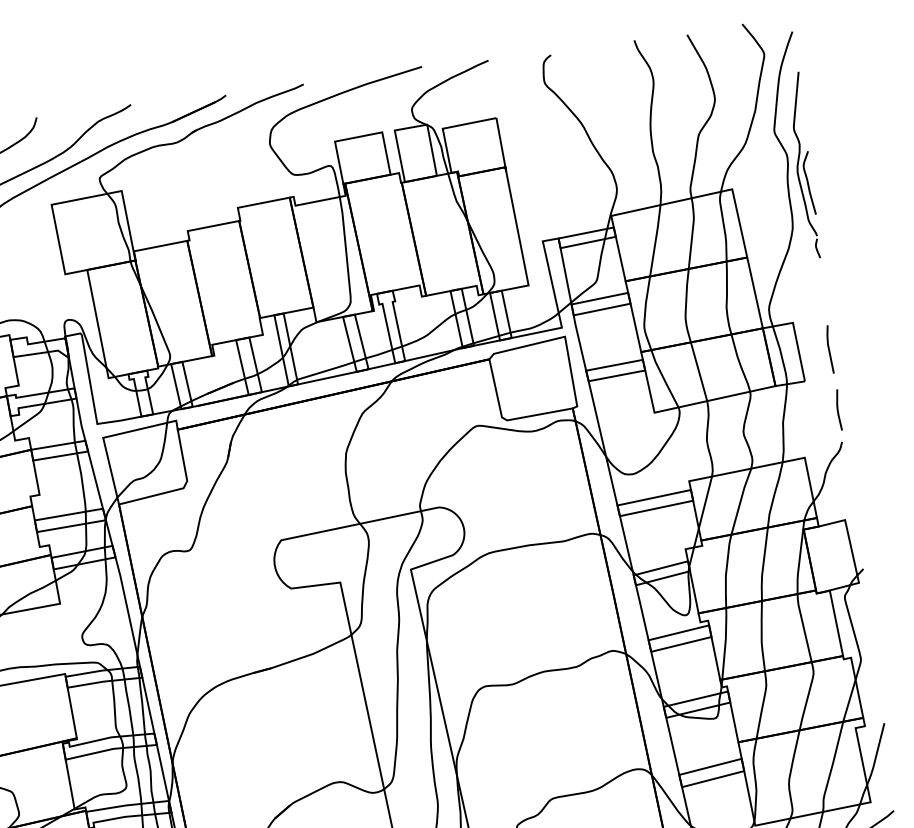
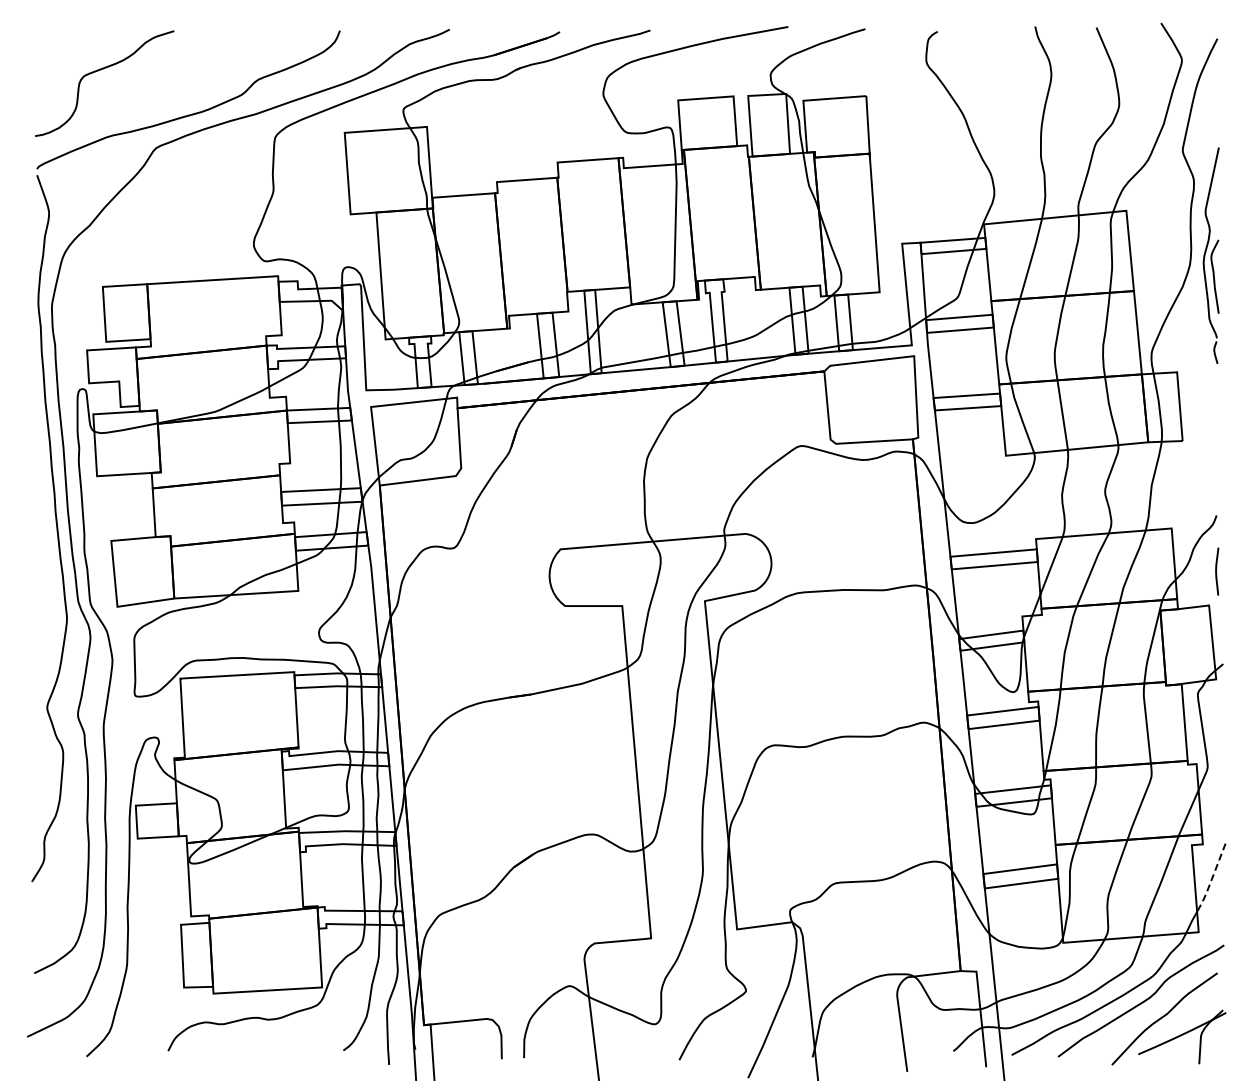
part: (802, 165) -> (1210, 255), moved
line: (829, 349) -> (1215, 408), removed
line: (838, 410) -> (1216, 571), moved
line: (876, 756) -> (1211, 880), solid -> dashed

